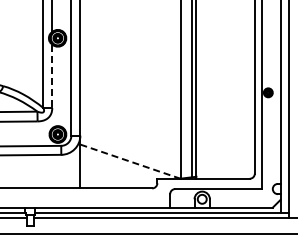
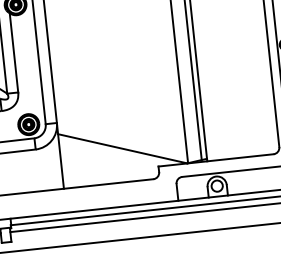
line: (52, 76) -> (14, 53), dashed -> solid
line: (130, 161) -> (122, 148), dashed -> solid

